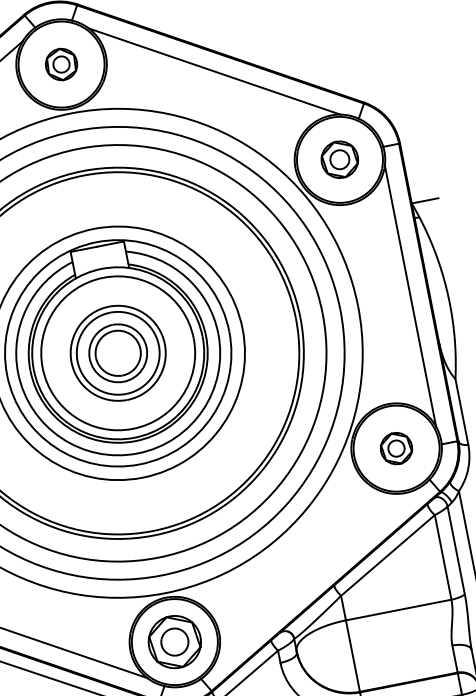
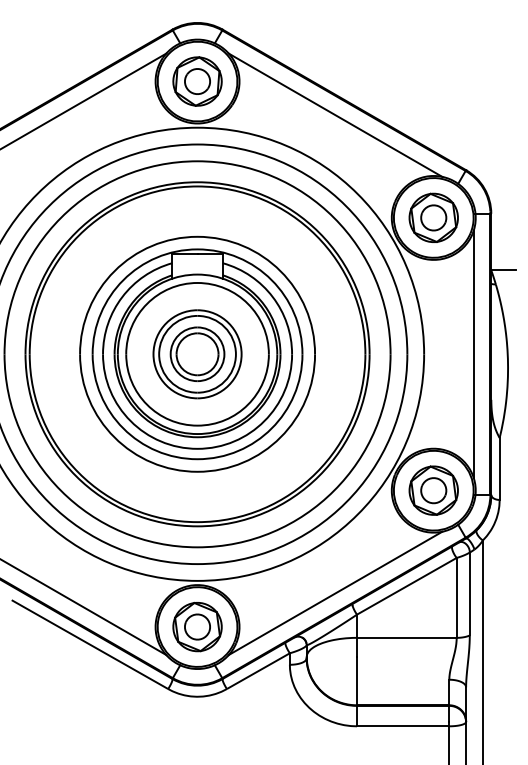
part: (61, 64) -> (197, 81), size x1.67
part: (339, 159) -> (433, 217), size x1.43
part: (396, 448) -> (433, 490), size x1.67
line: (313, 577) -> (335, 593), added

